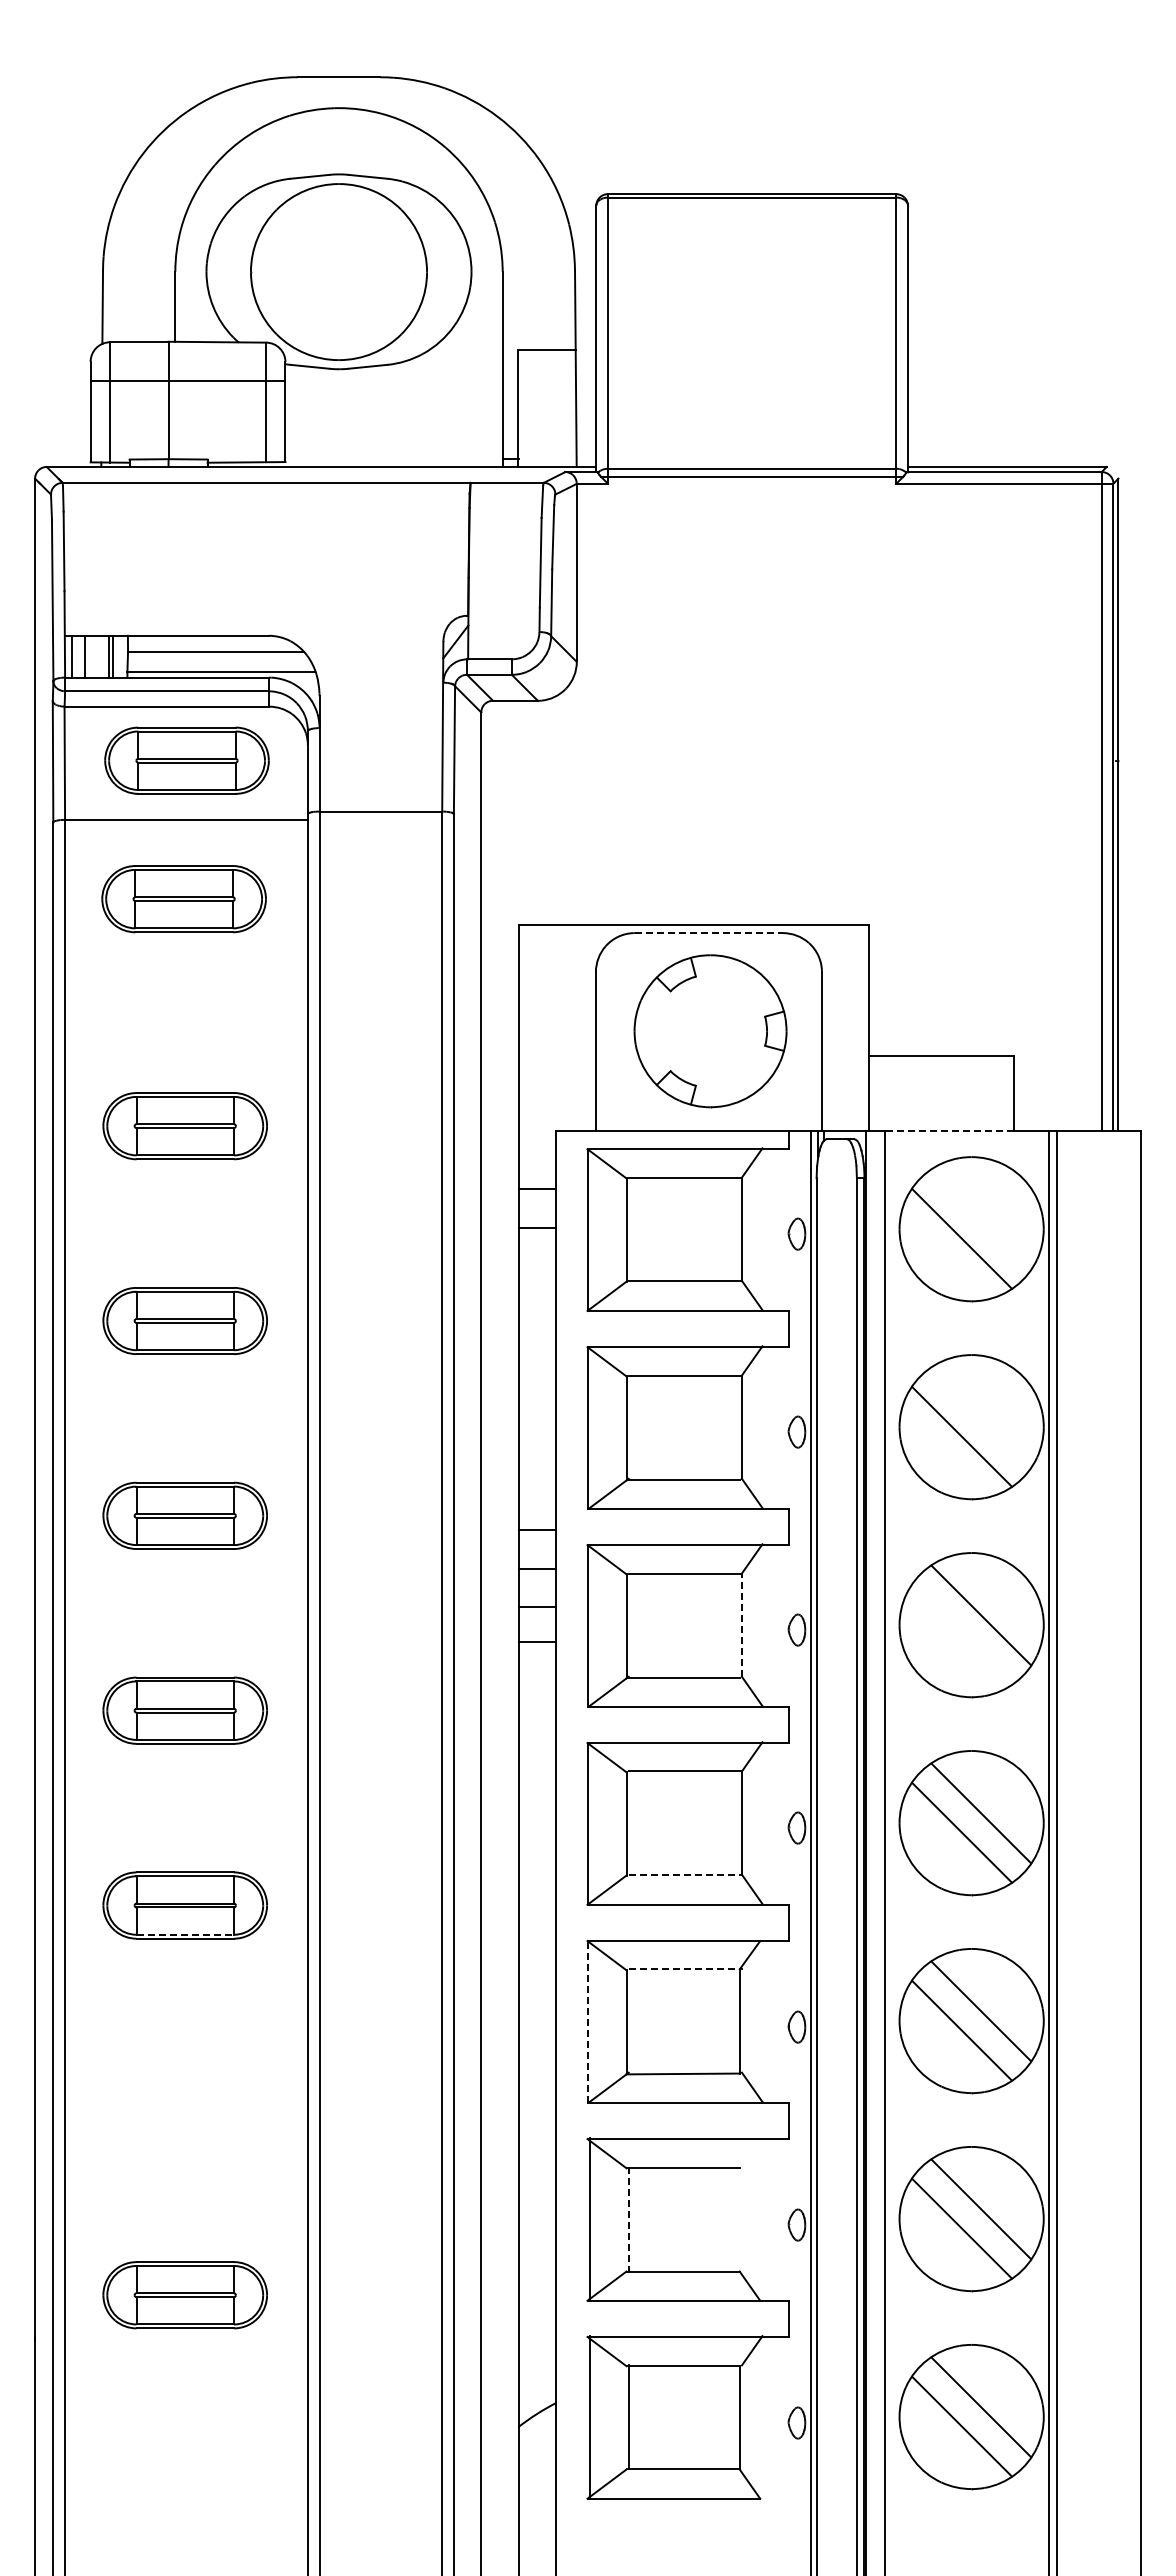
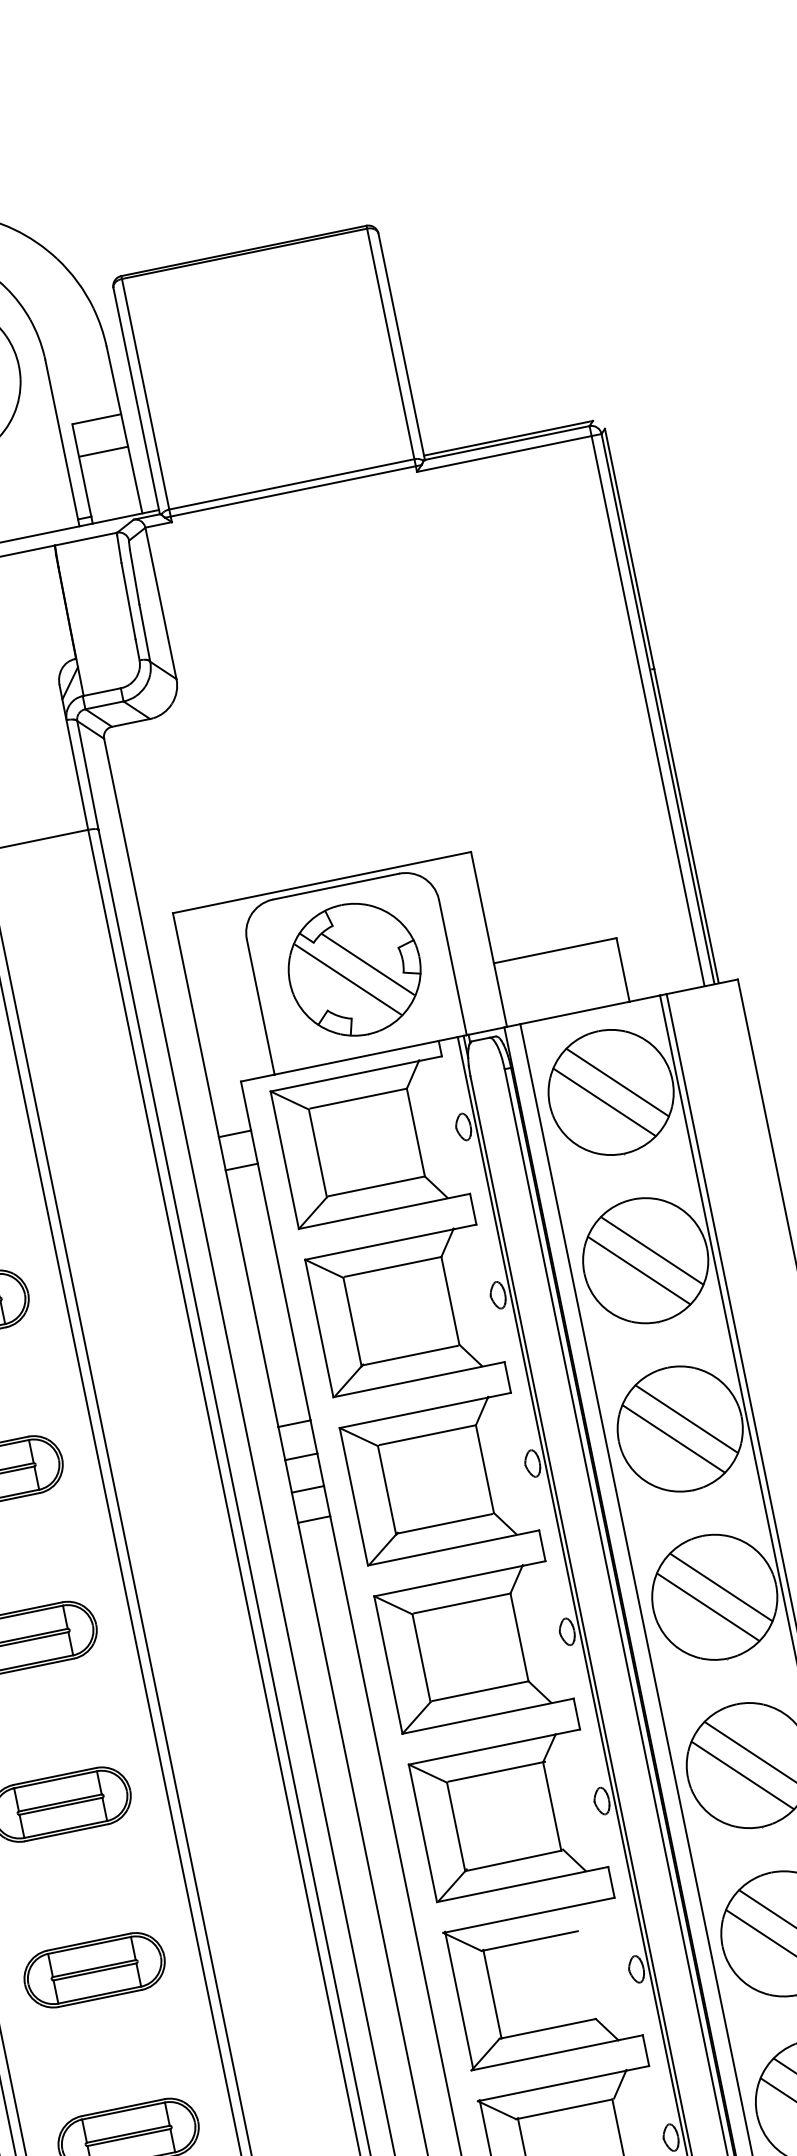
line: (547, 388) -> (103, 451), added
line: (709, 933) -> (336, 886), dashed -> solid
line: (726, 1027) -> (367, 963), added
line: (700, 1040) -> (347, 979), added
line: (948, 1131) -> (574, 1013), dashed -> solid
line: (981, 1219) -> (617, 1082), added
line: (981, 1417) -> (652, 1250), added
line: (741, 1625) -> (484, 1469), dashed -> solid
line: (961, 1634) -> (673, 1438), added
line: (685, 1874) -> (480, 1690), dashed -> solid
line: (185, 1934) -> (65, 1829), dashed -> solid
line: (684, 1969) -> (496, 1771), dashed -> solid
line: (587, 2021) -> (422, 1833), dashed -> solid
part: (184, 2100) -> (94, 1970), added
line: (628, 2219) -> (492, 1994), dashed -> solid

